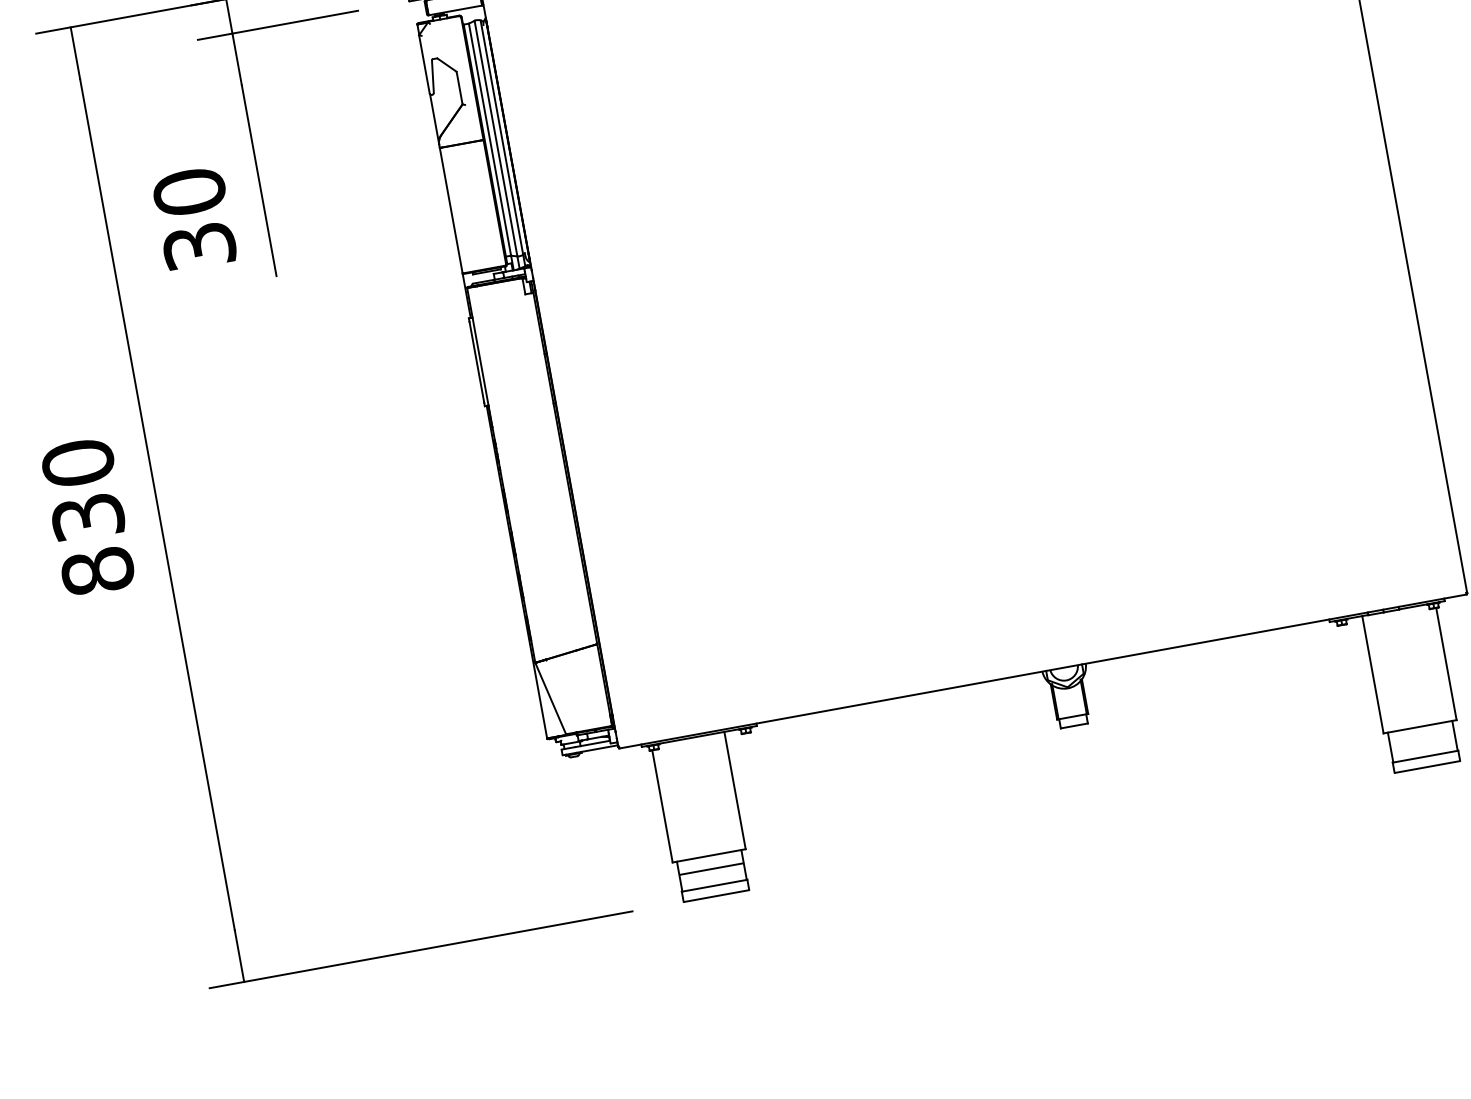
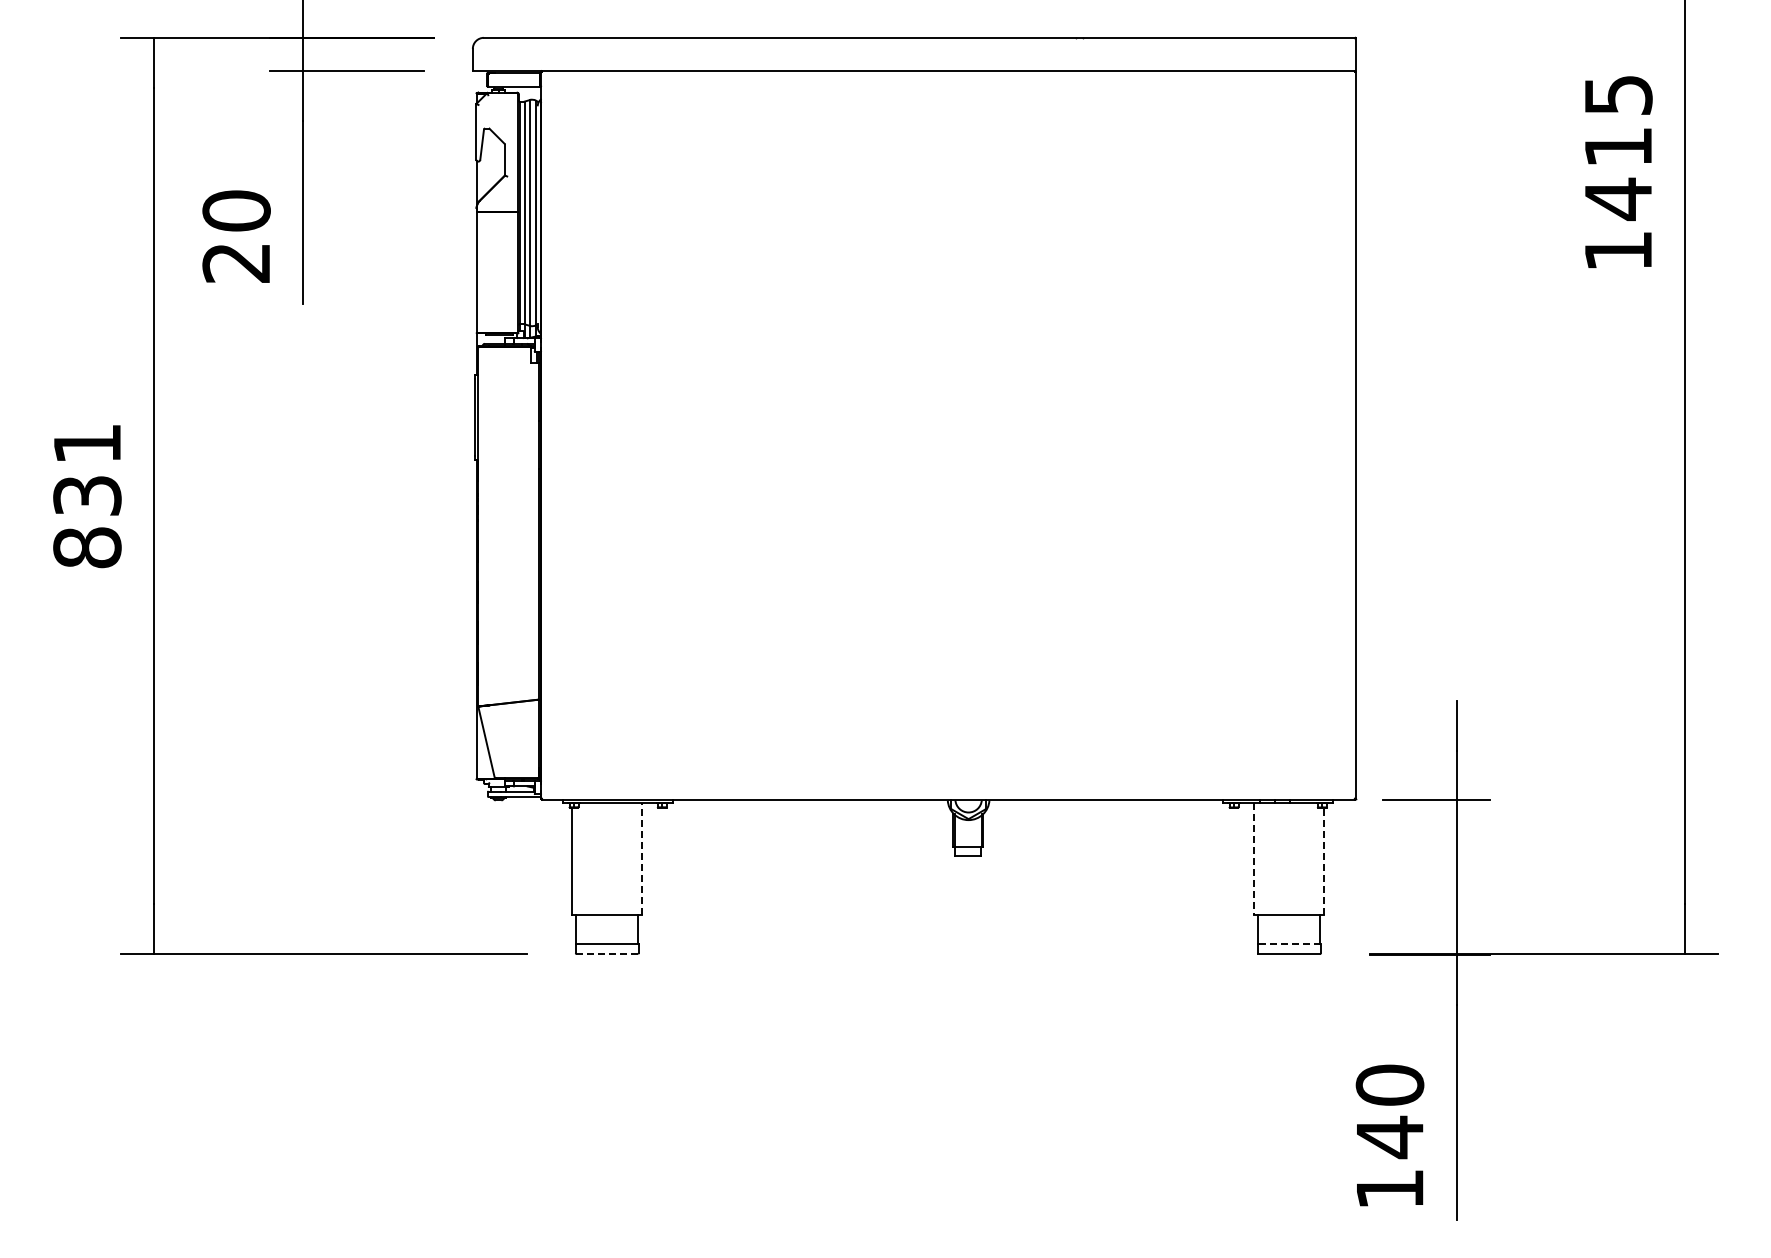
text: (199, 245) -> (236, 262), 30 -> 20
text: (78, 462) -> (87, 443), 830 -> 831
line: (1446, 664) -> (1324, 861), solid -> dashed
line: (1373, 675) -> (1254, 859), solid -> dashed
line: (1424, 756) -> (1288, 943), solid -> dashed
line: (735, 790) -> (642, 858), solid -> dashed
line: (710, 868) -> (606, 927), removed
line: (716, 895) -> (607, 953), solid -> dashed

